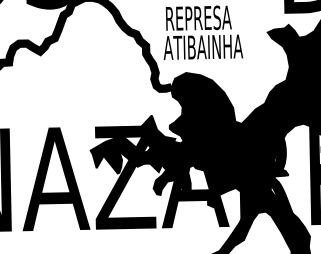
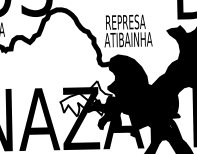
fill: (132, 144) -> (85, 98), removed

